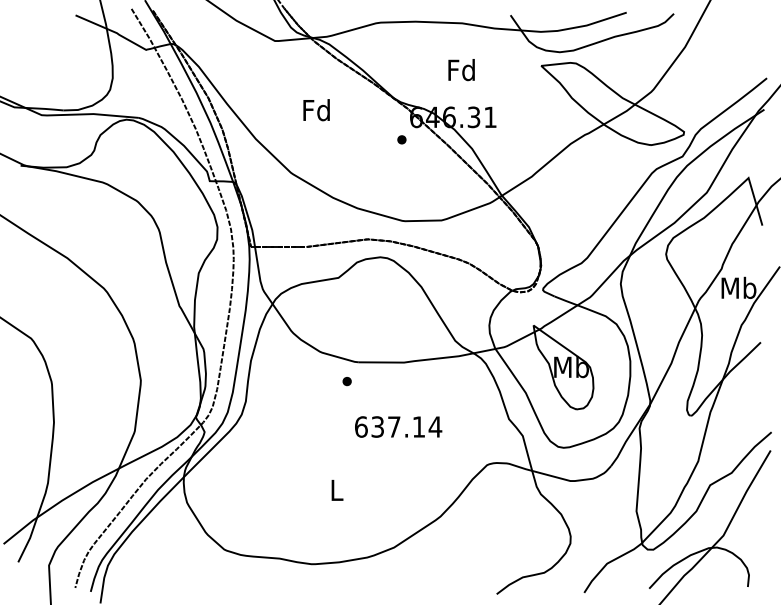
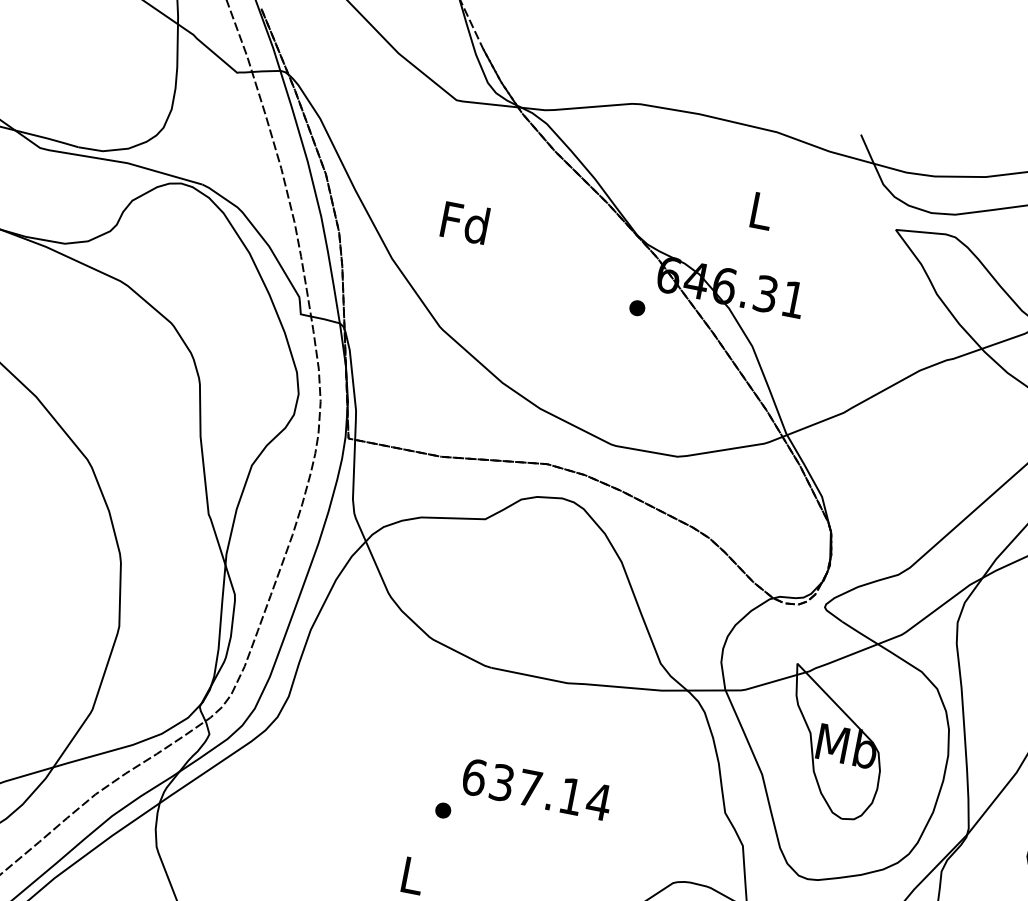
text: (461, 70) -> (760, 211), Fd -> L
text: (316, 110) -> (464, 223), moved
part: (346, 381) -> (442, 810), moved

